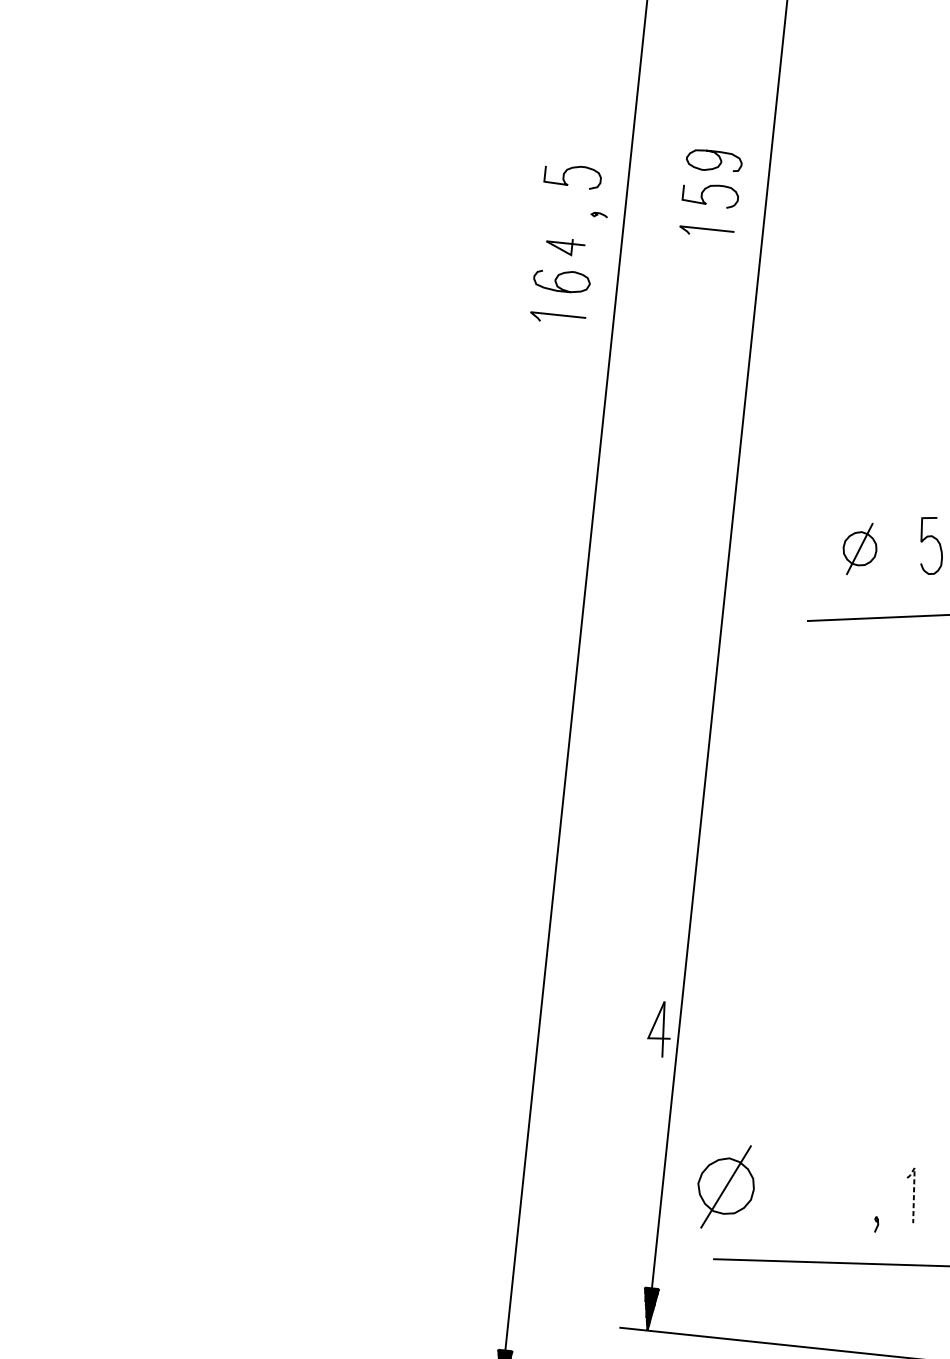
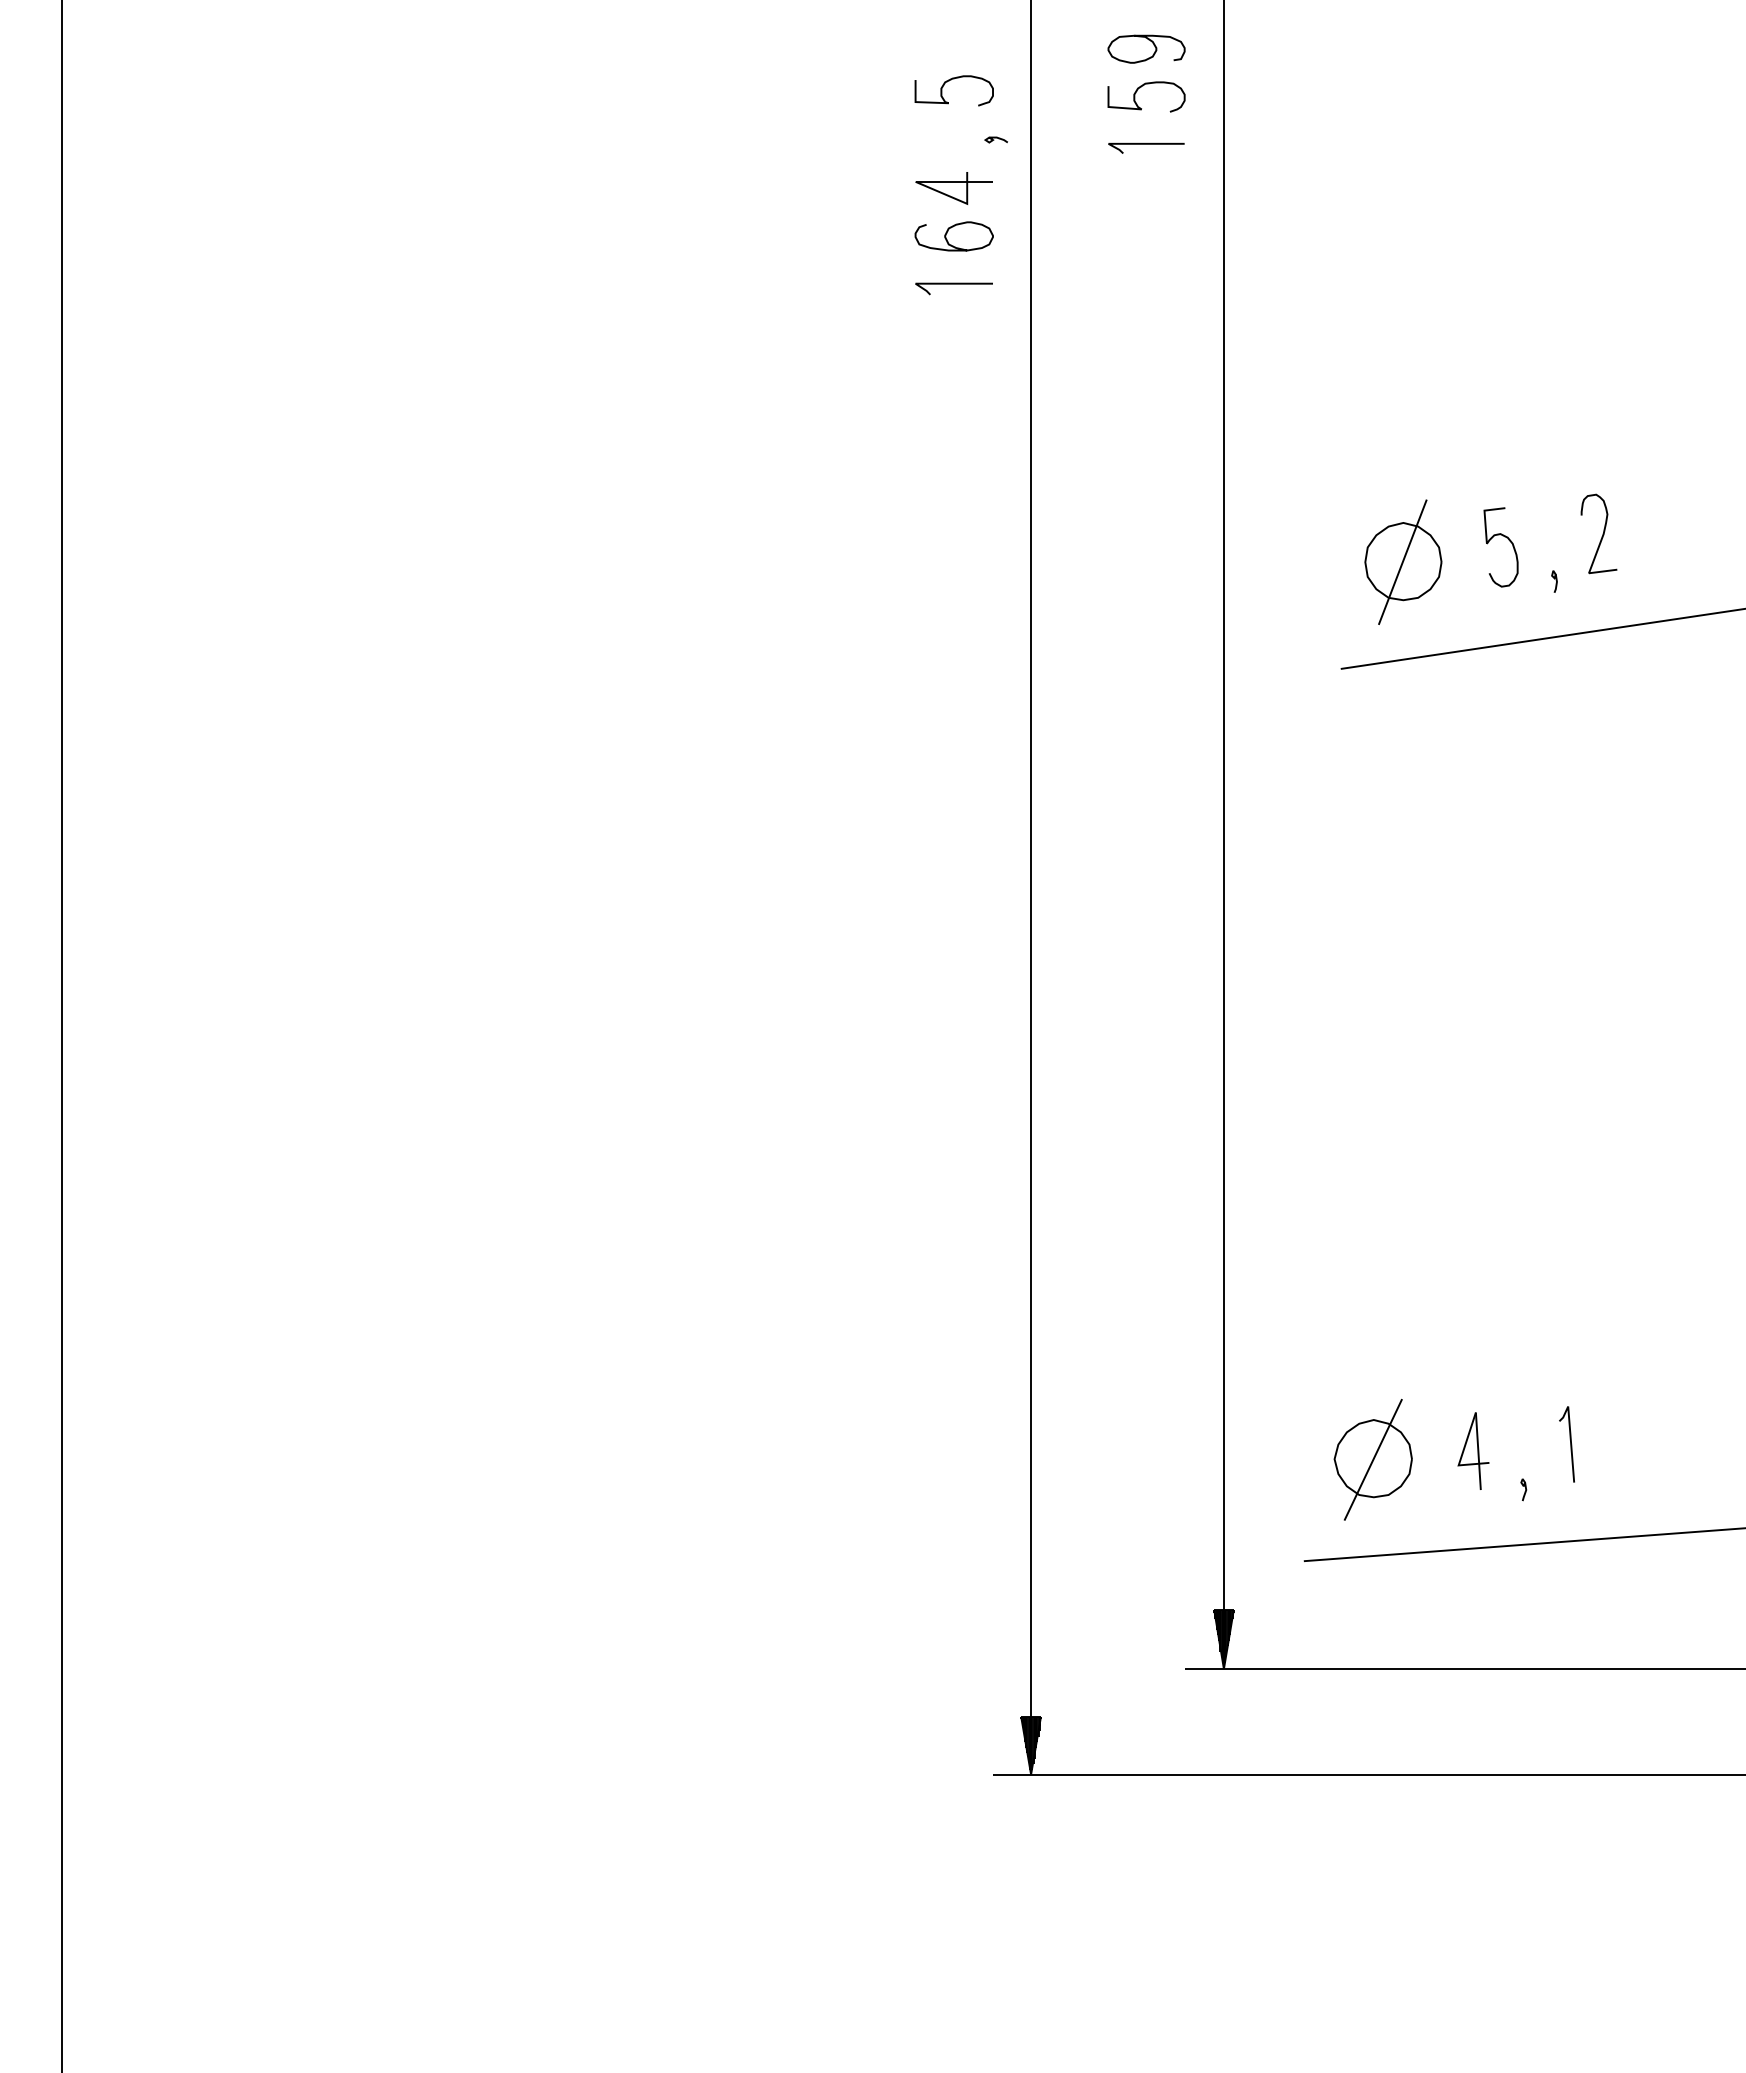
part: (565, 246) -> (953, 188), size x1.43
part: (860, 548) -> (1403, 561), size x1.67
part: (660, 1028) -> (1473, 1450), moved
part: (725, 1186) -> (1372, 1459), moved
line: (914, 1188) -> (1570, 1434), dashed -> solid

